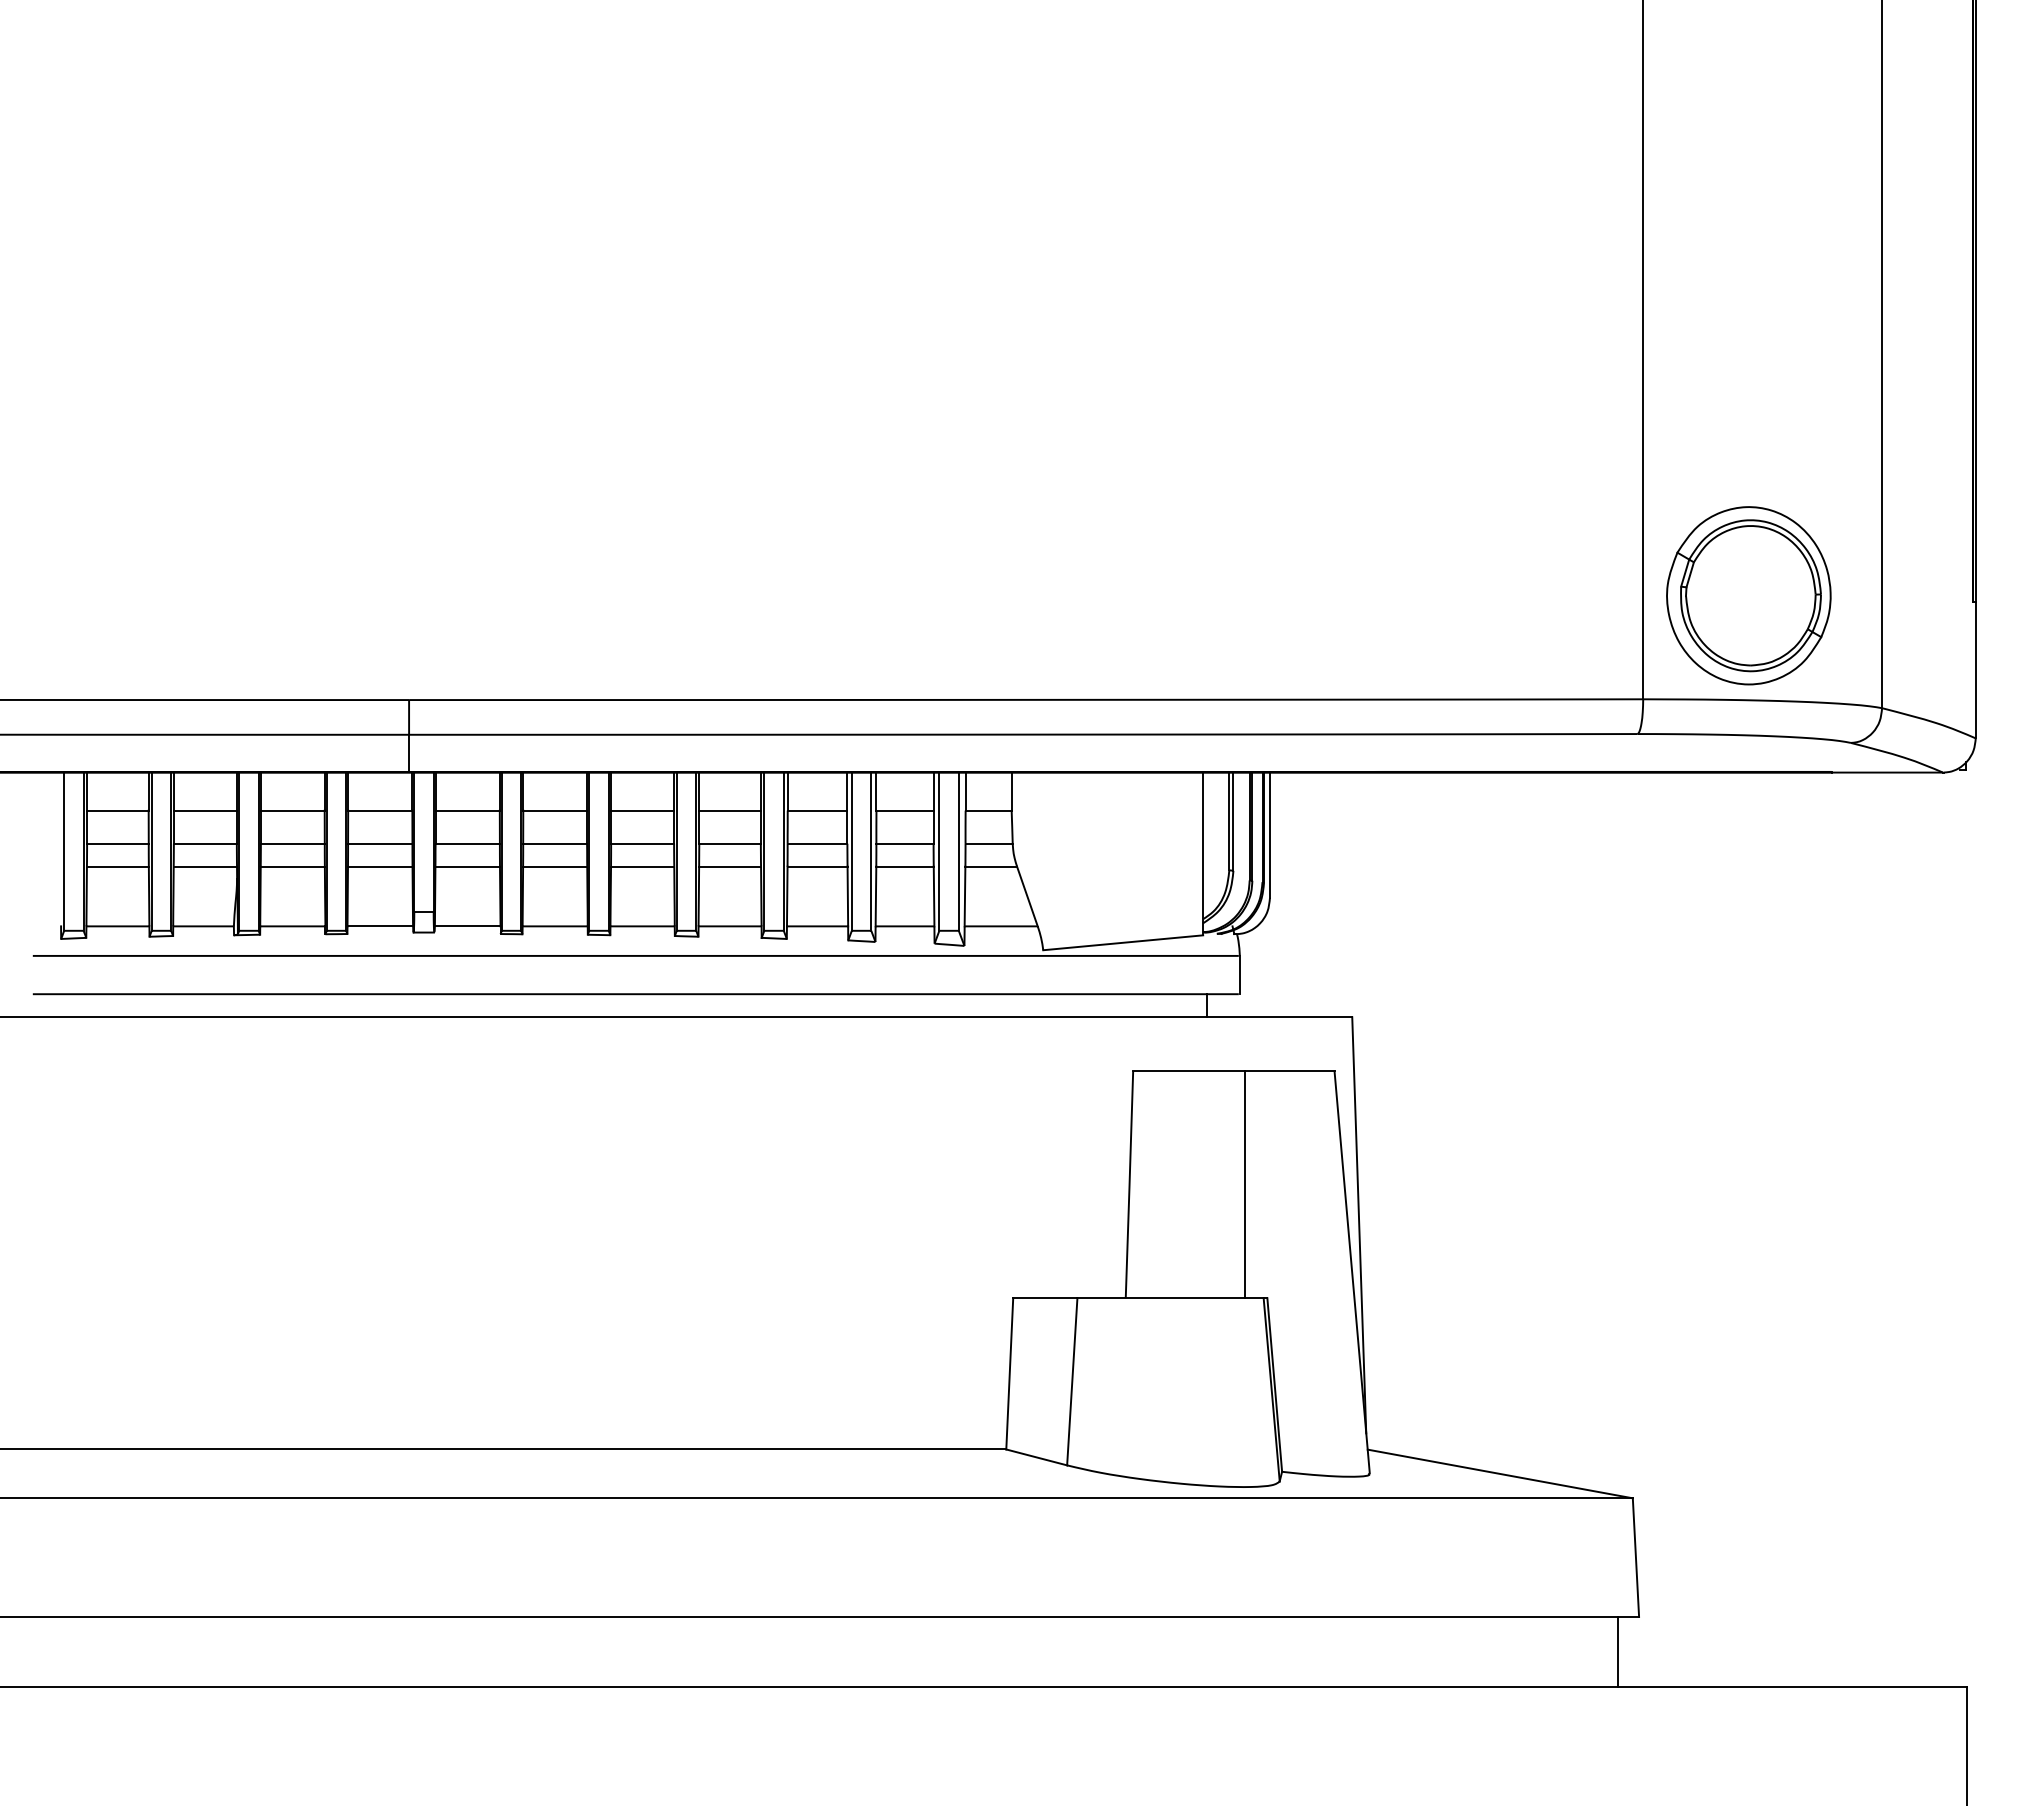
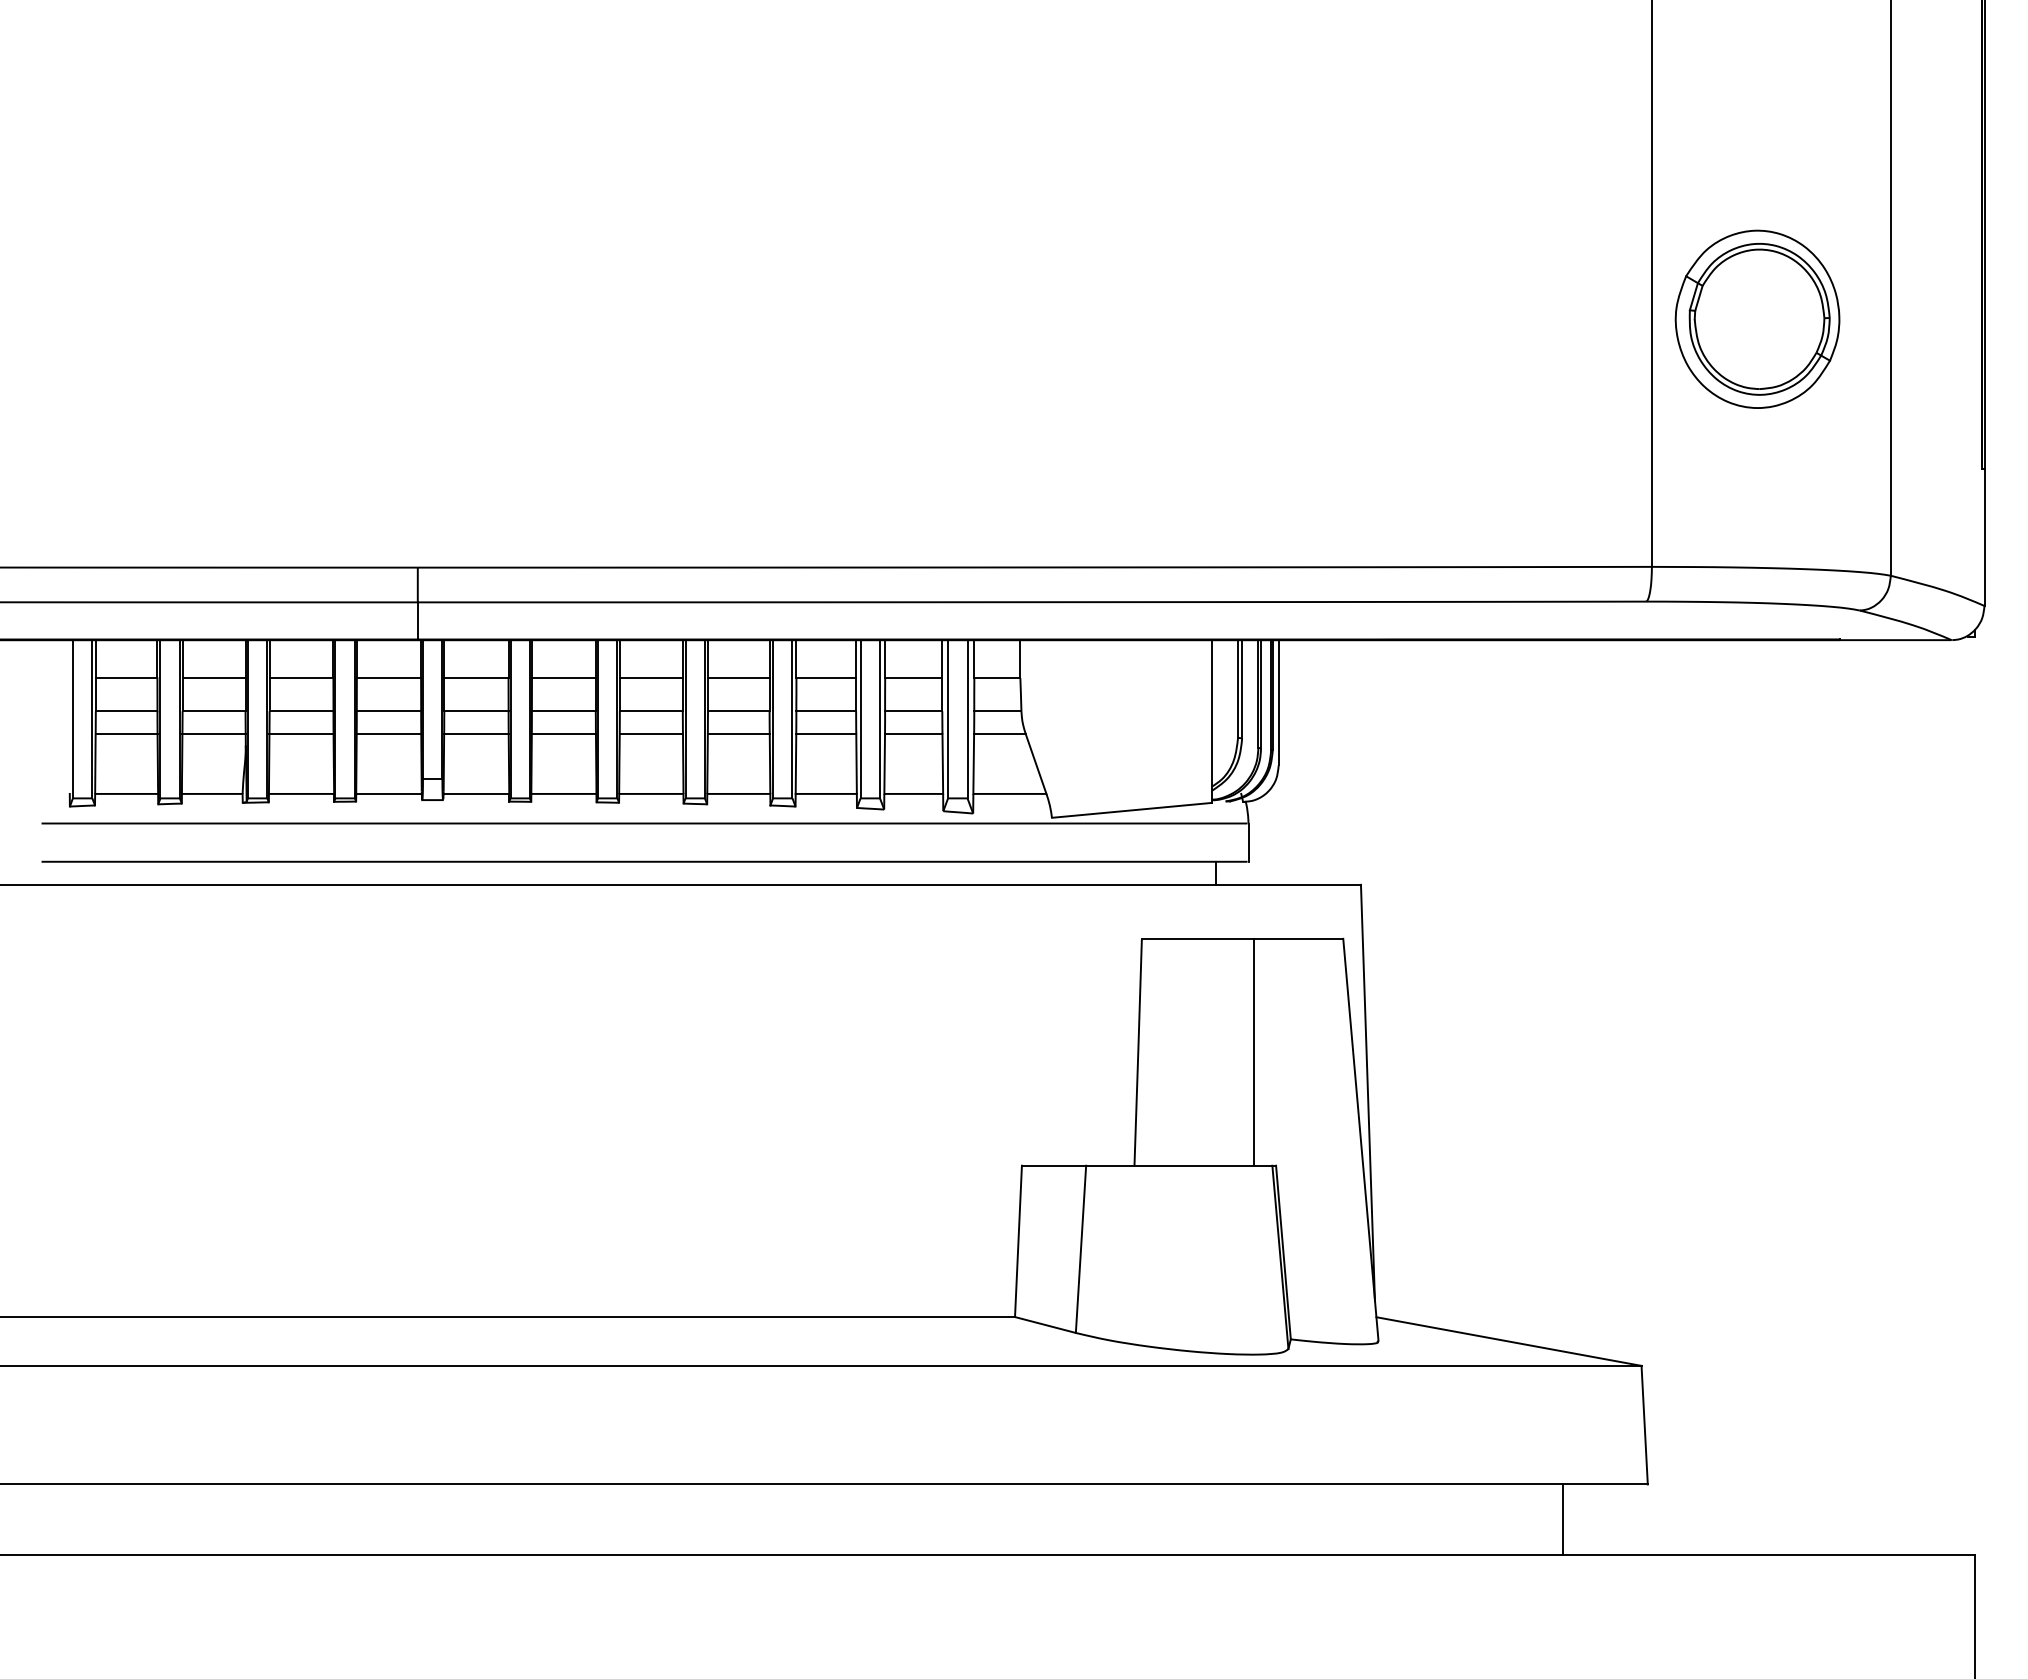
part: (1748, 595) -> (1757, 319), moved
line: (1617, 1651) -> (1563, 1519), moved

